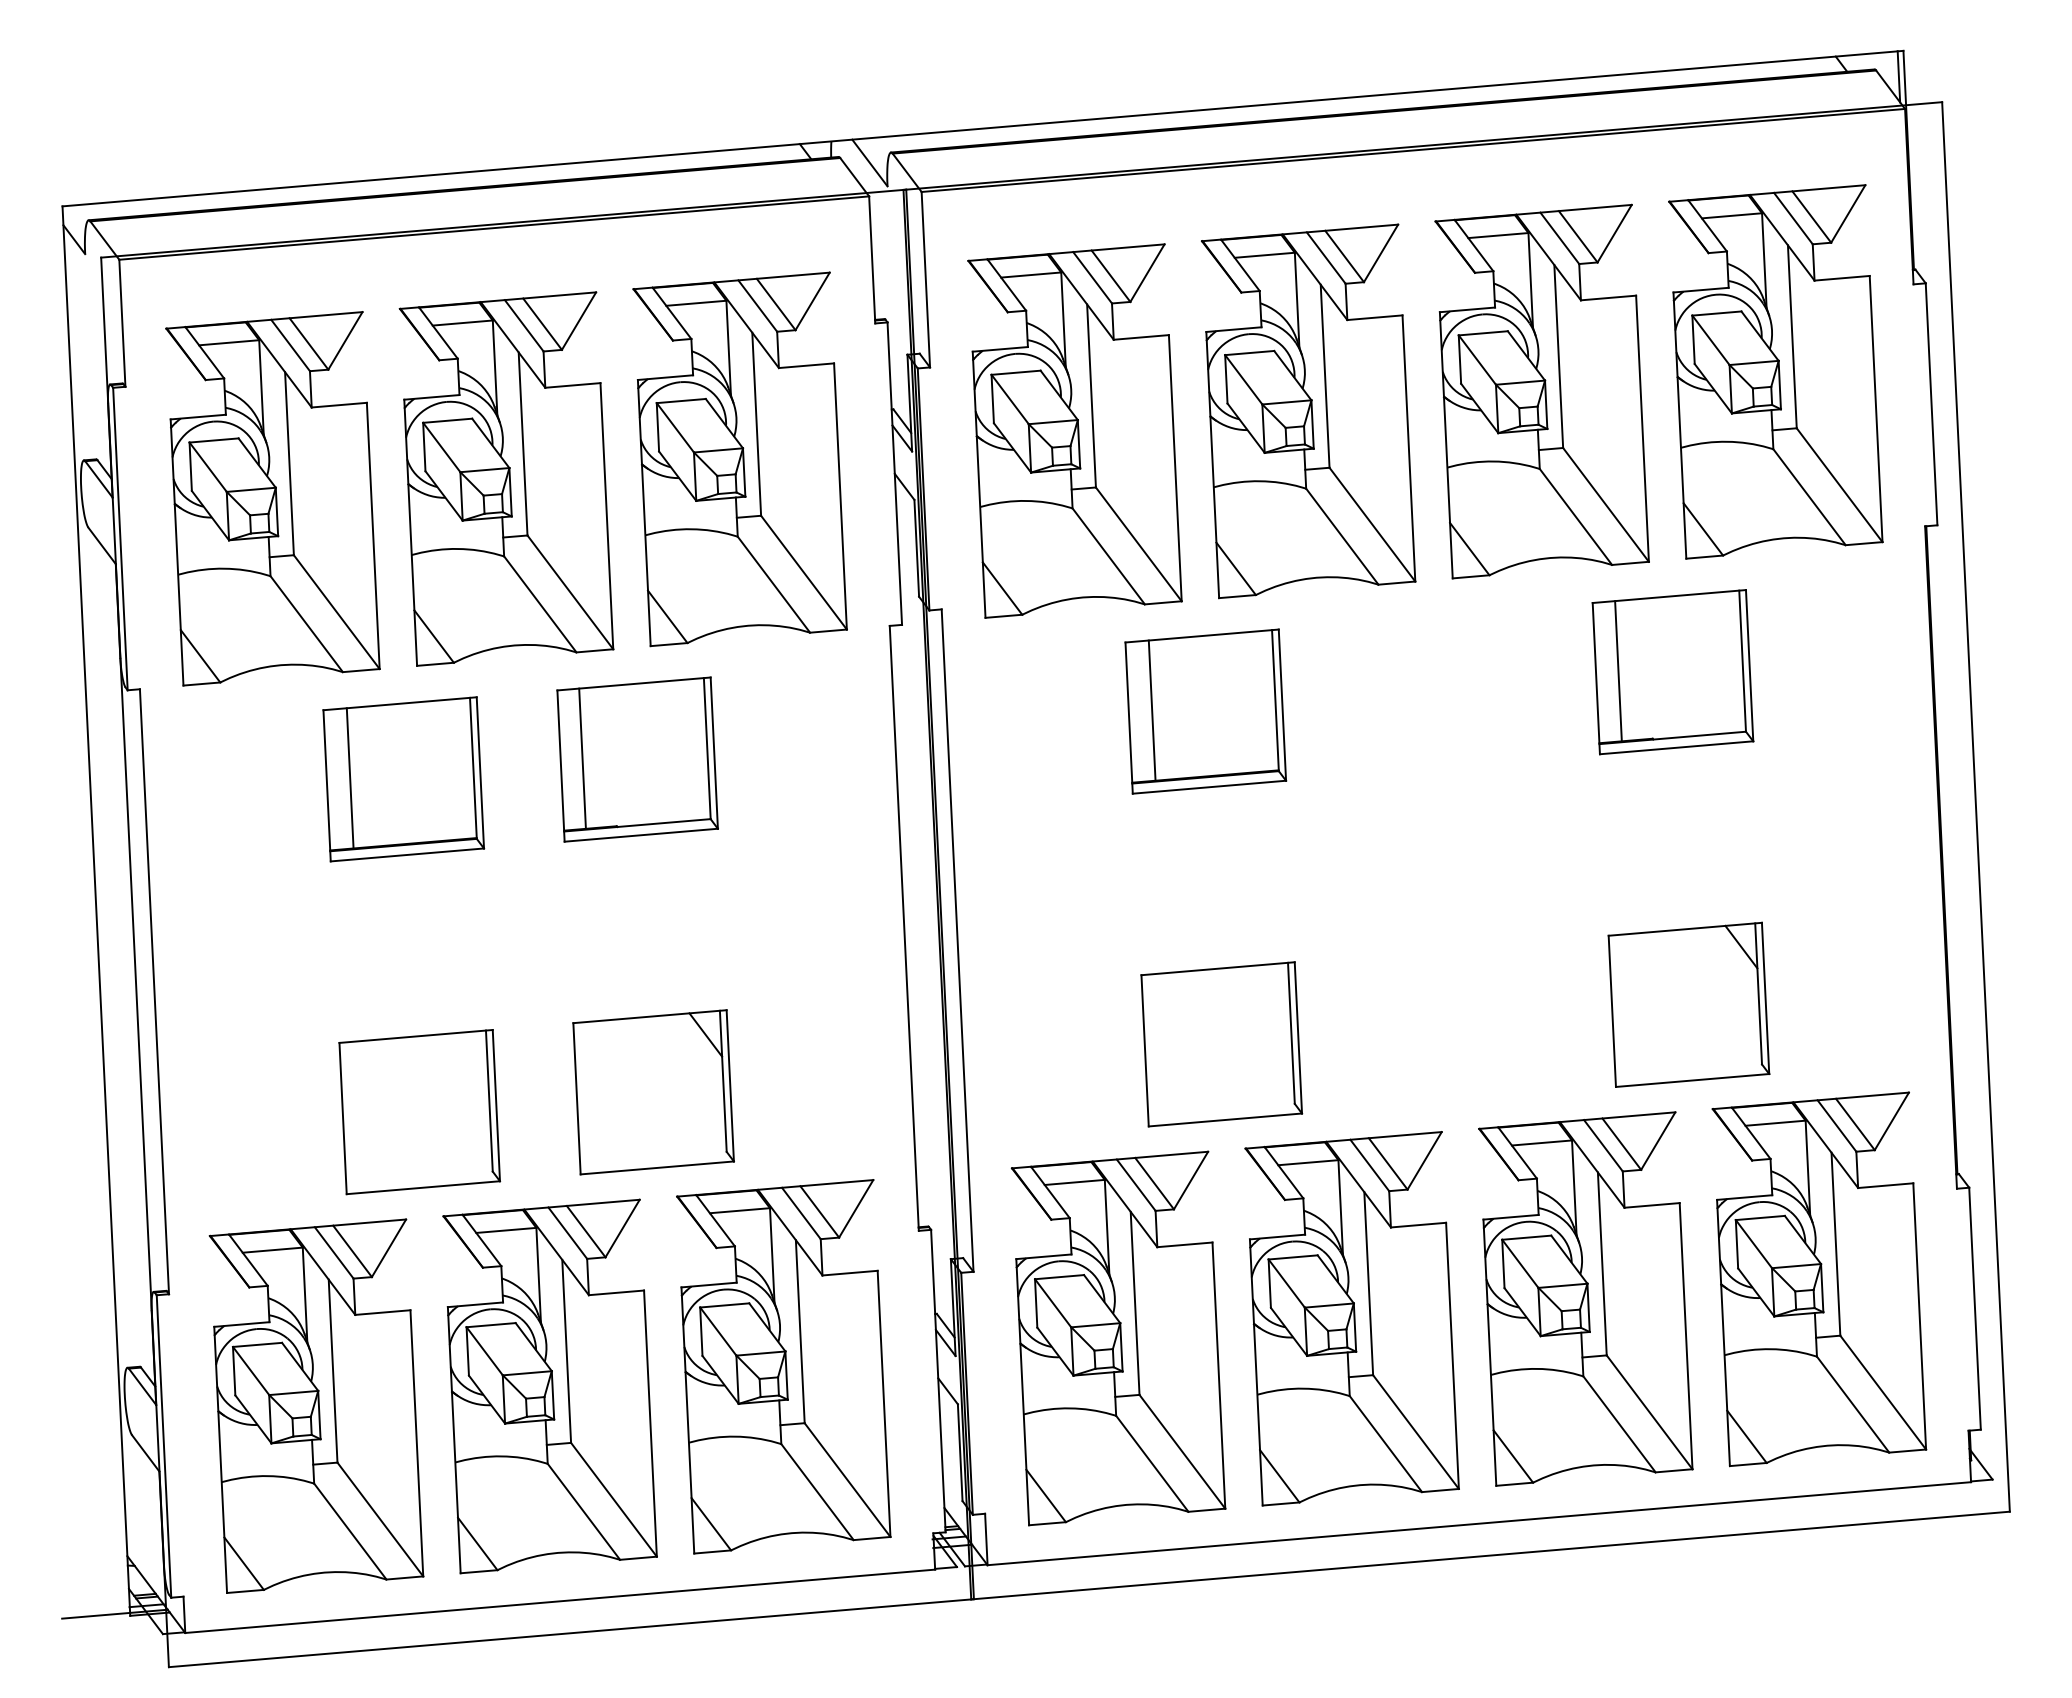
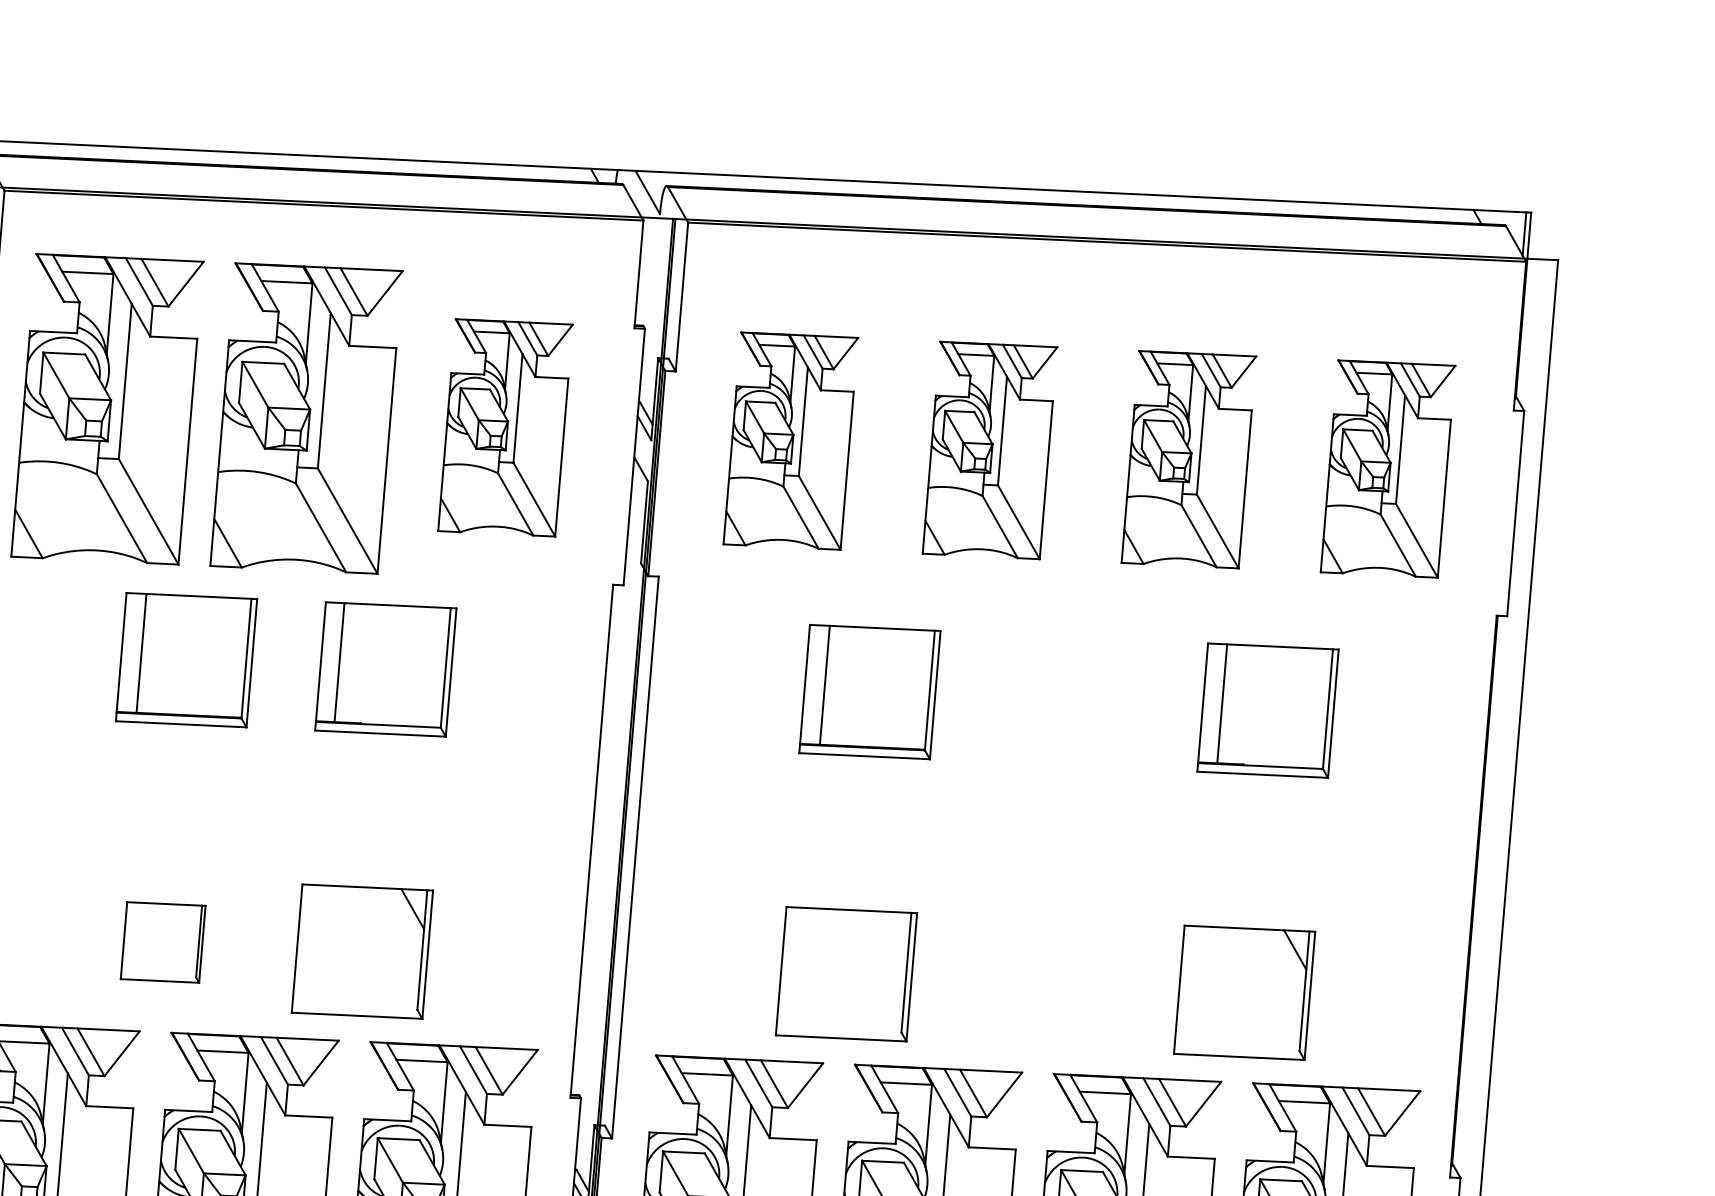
part: (1775, 371) -> (1387, 468), size x0.7
part: (1541, 391) -> (1188, 459), size x0.7
part: (1308, 411) -> (989, 450), size x0.7
part: (1074, 430) -> (790, 440), size x0.7
part: (739, 459) -> (504, 427), size x0.7
part: (419, 1112) -> (162, 942), size x0.6

